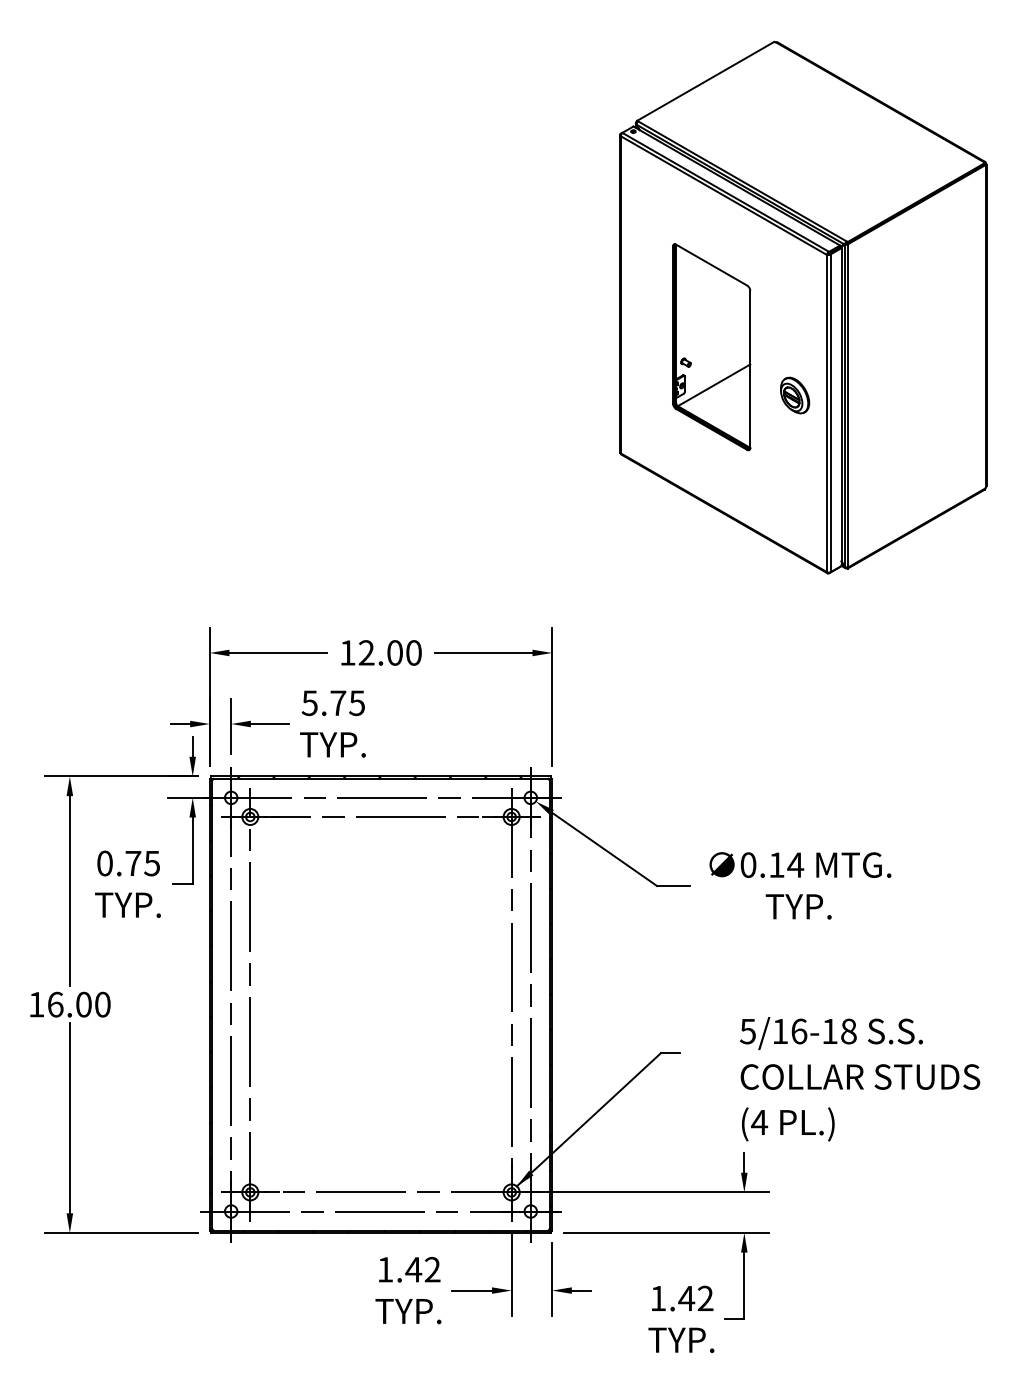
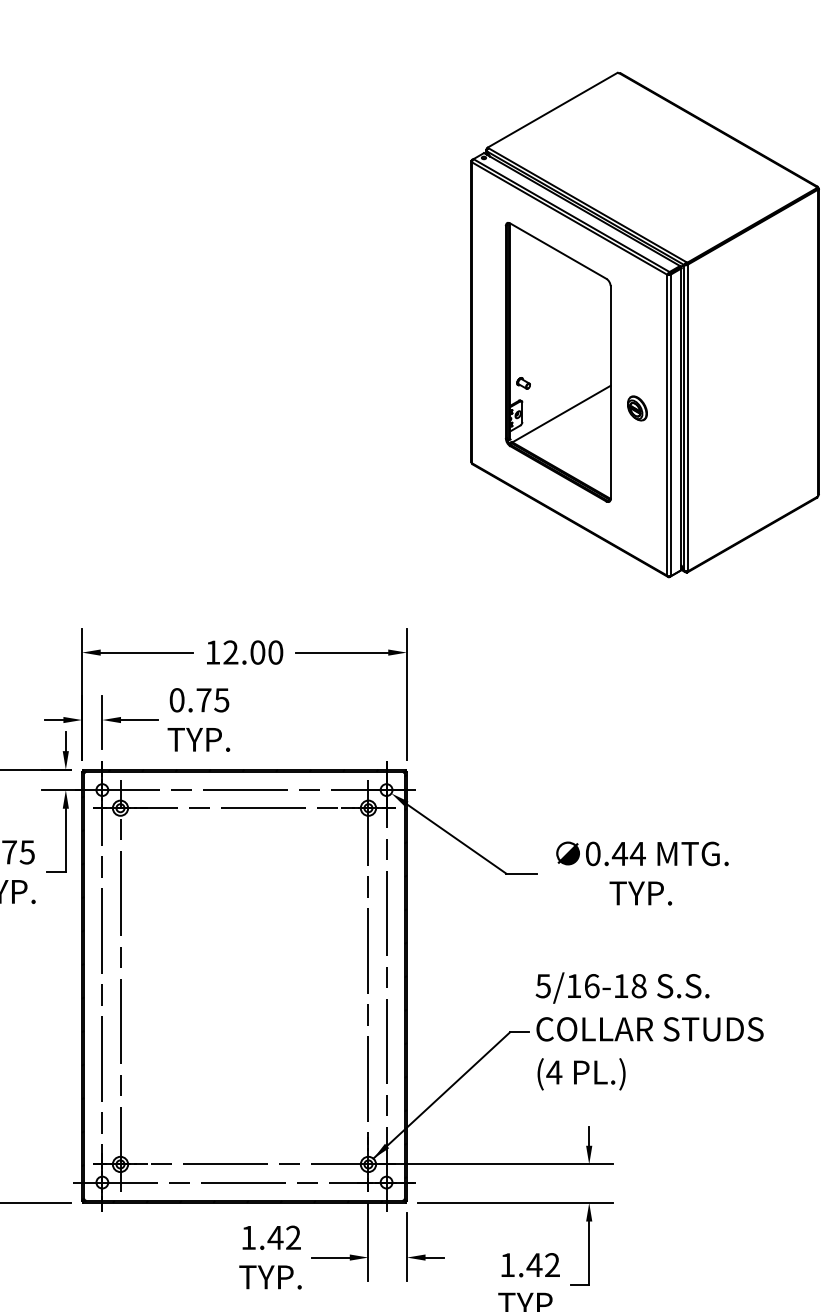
part: (711, 347) -> (558, 362), size x1.43
part: (795, 395) -> (637, 408), size x0.71
text: (309, 703) -> (176, 700), 5.75 -> 0.75
text: (776, 864) -> (619, 853), 0.14 -> 0.44
text: (860, 1079) -> (650, 1031), moved

